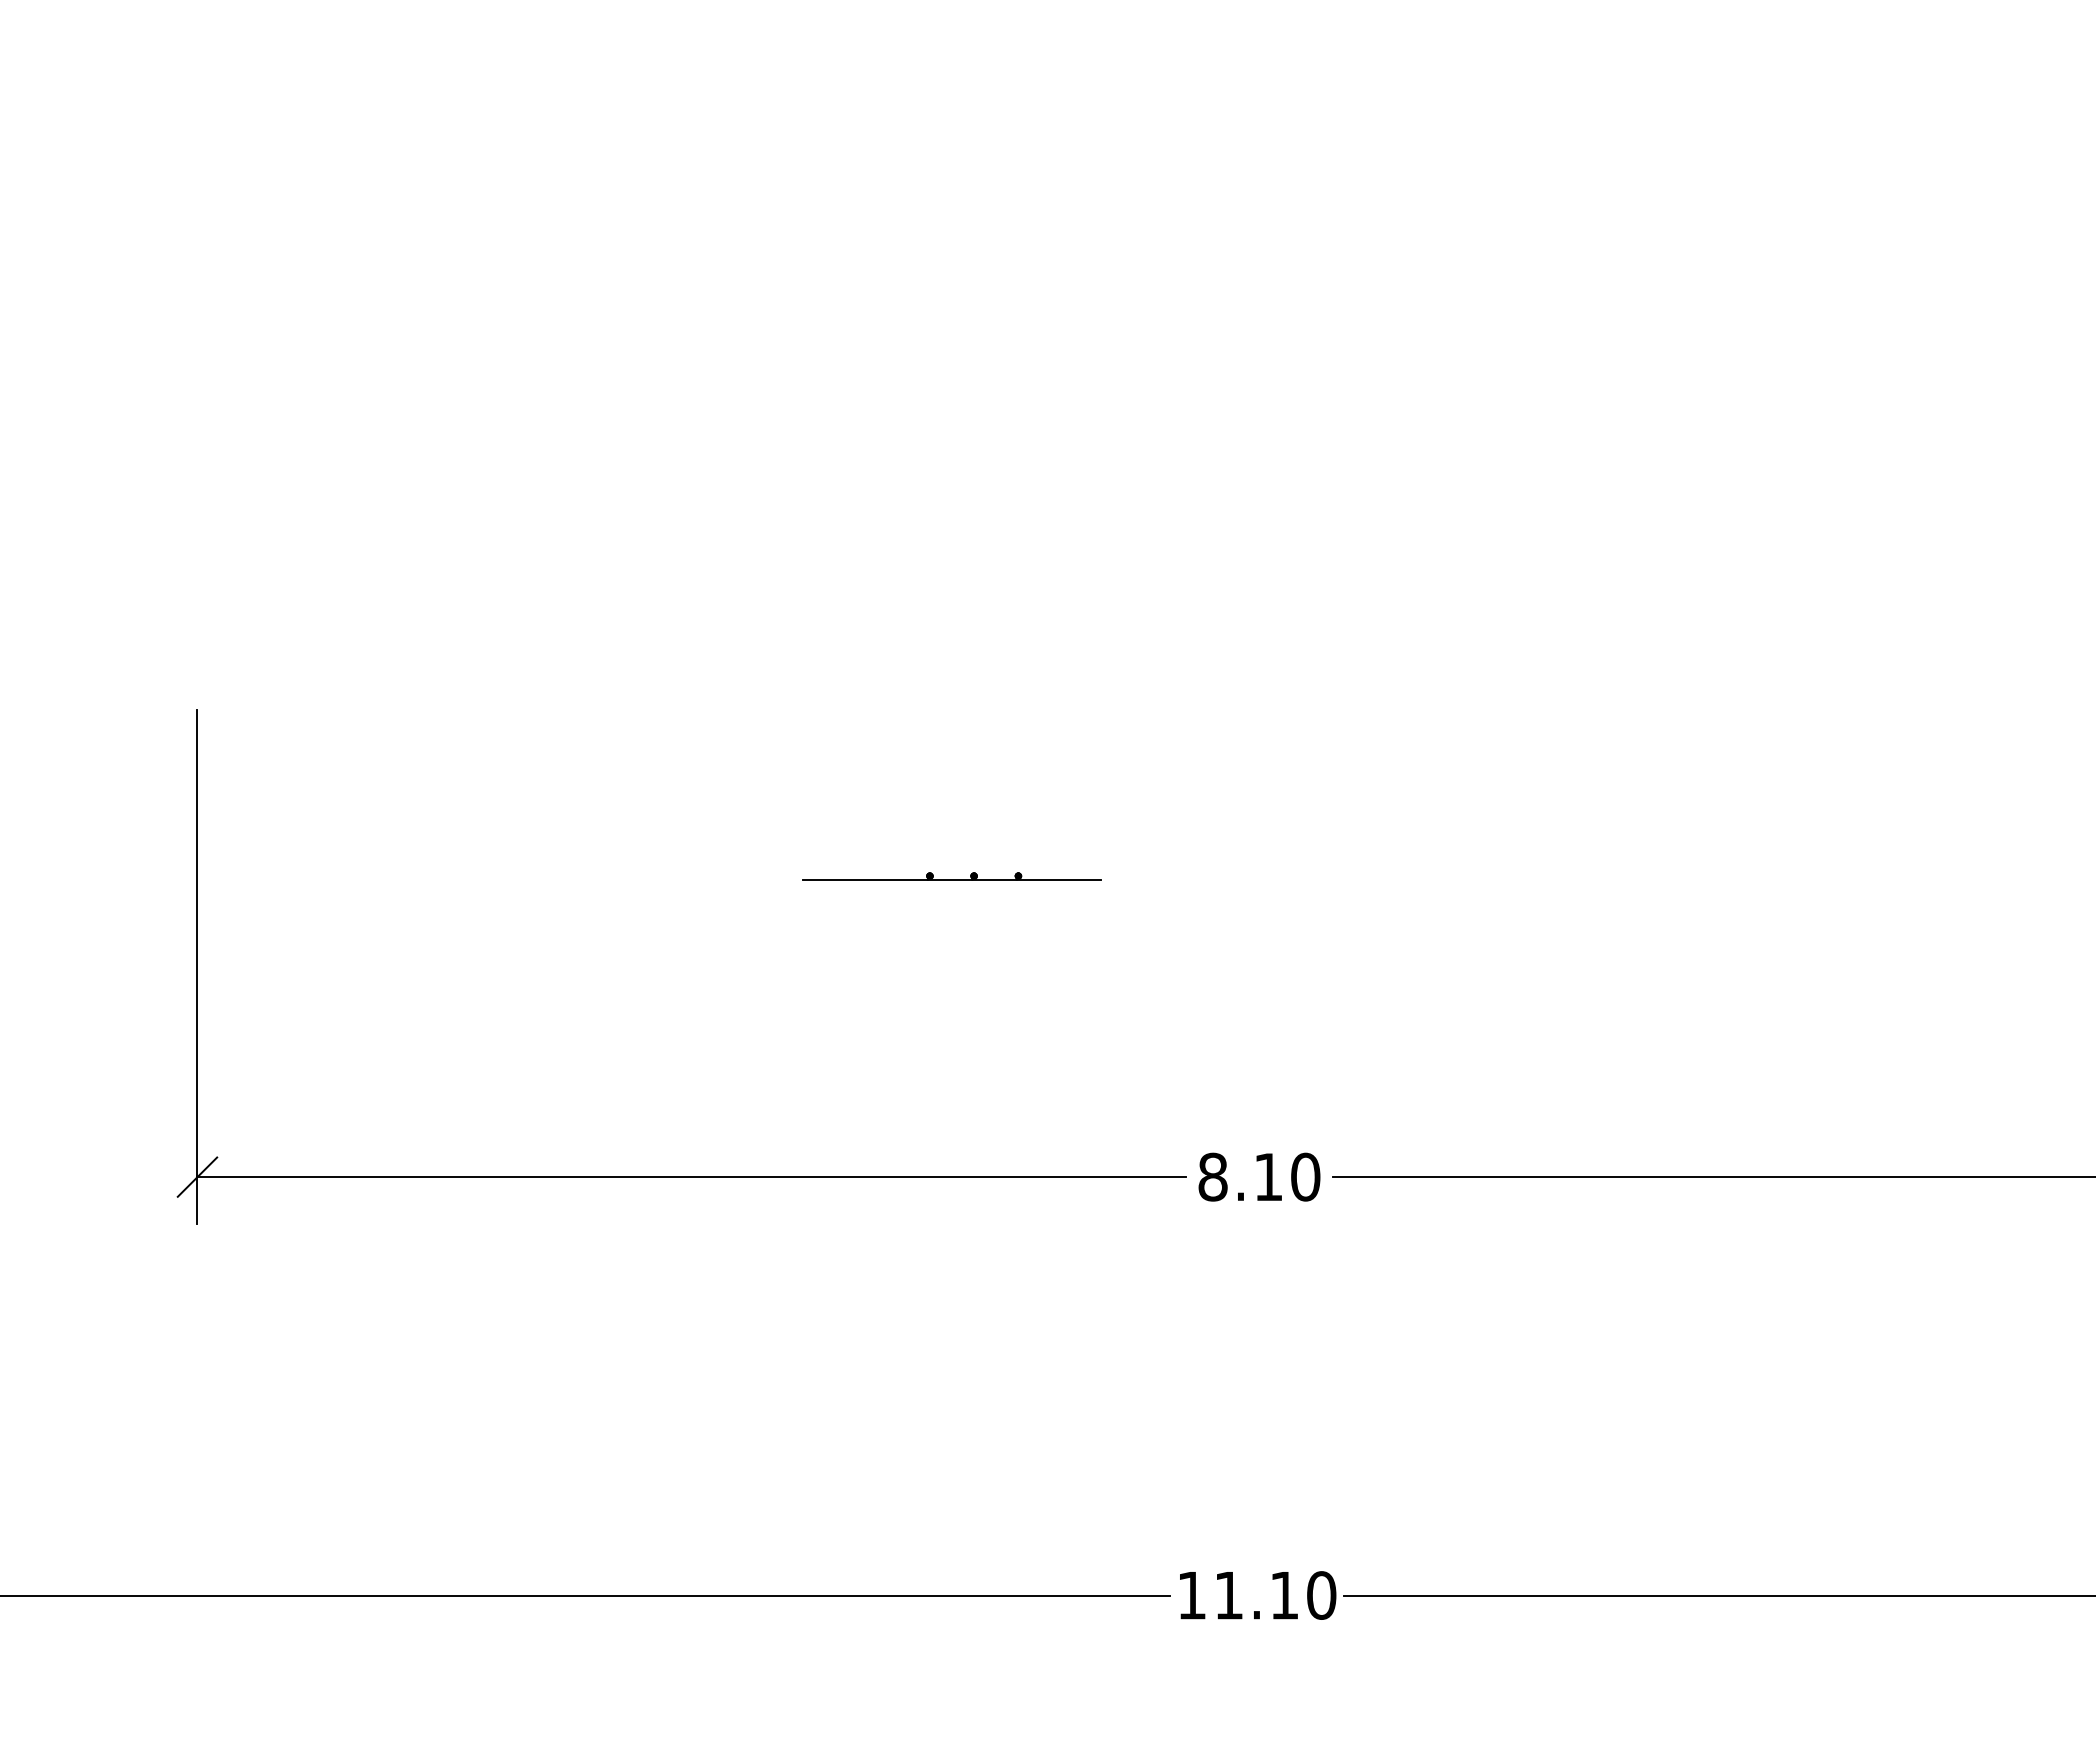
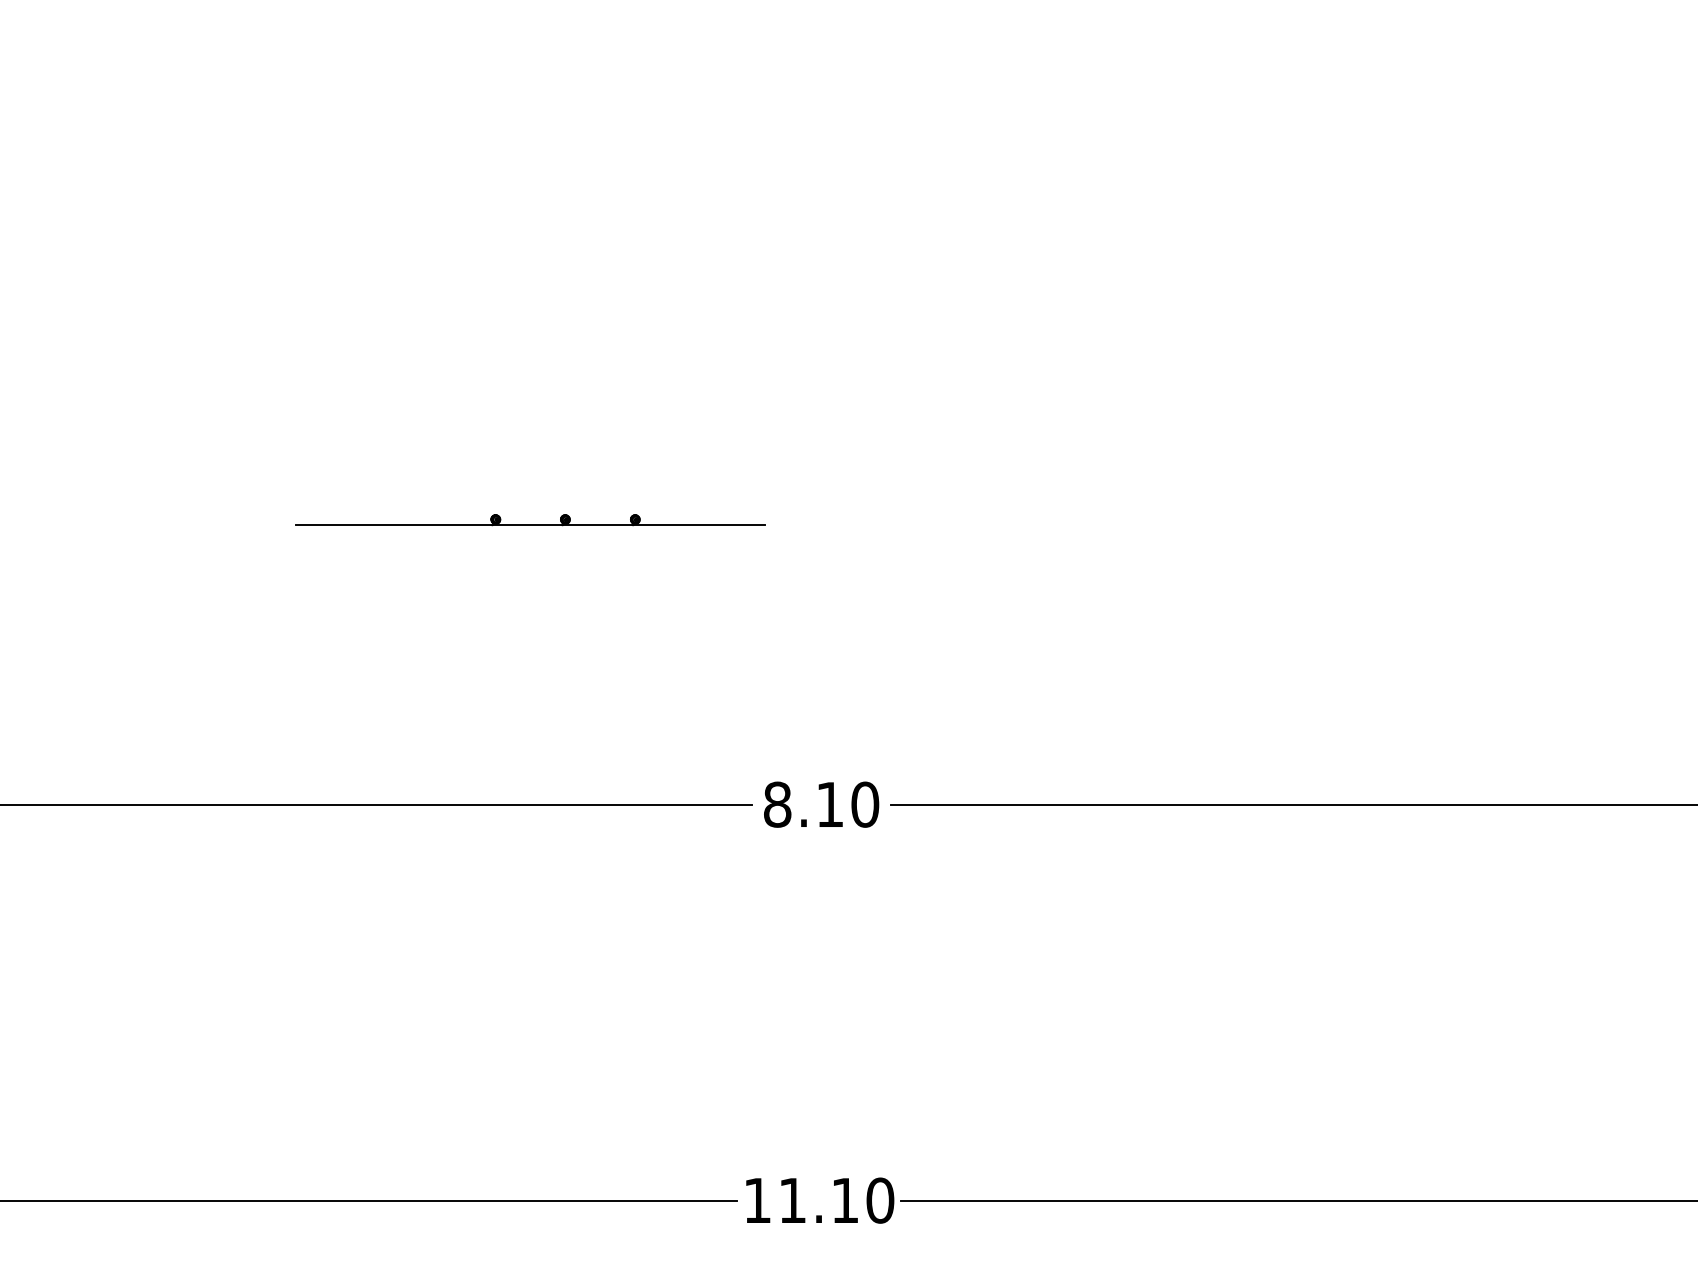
part: (951, 876) -> (530, 520), size x1.67

